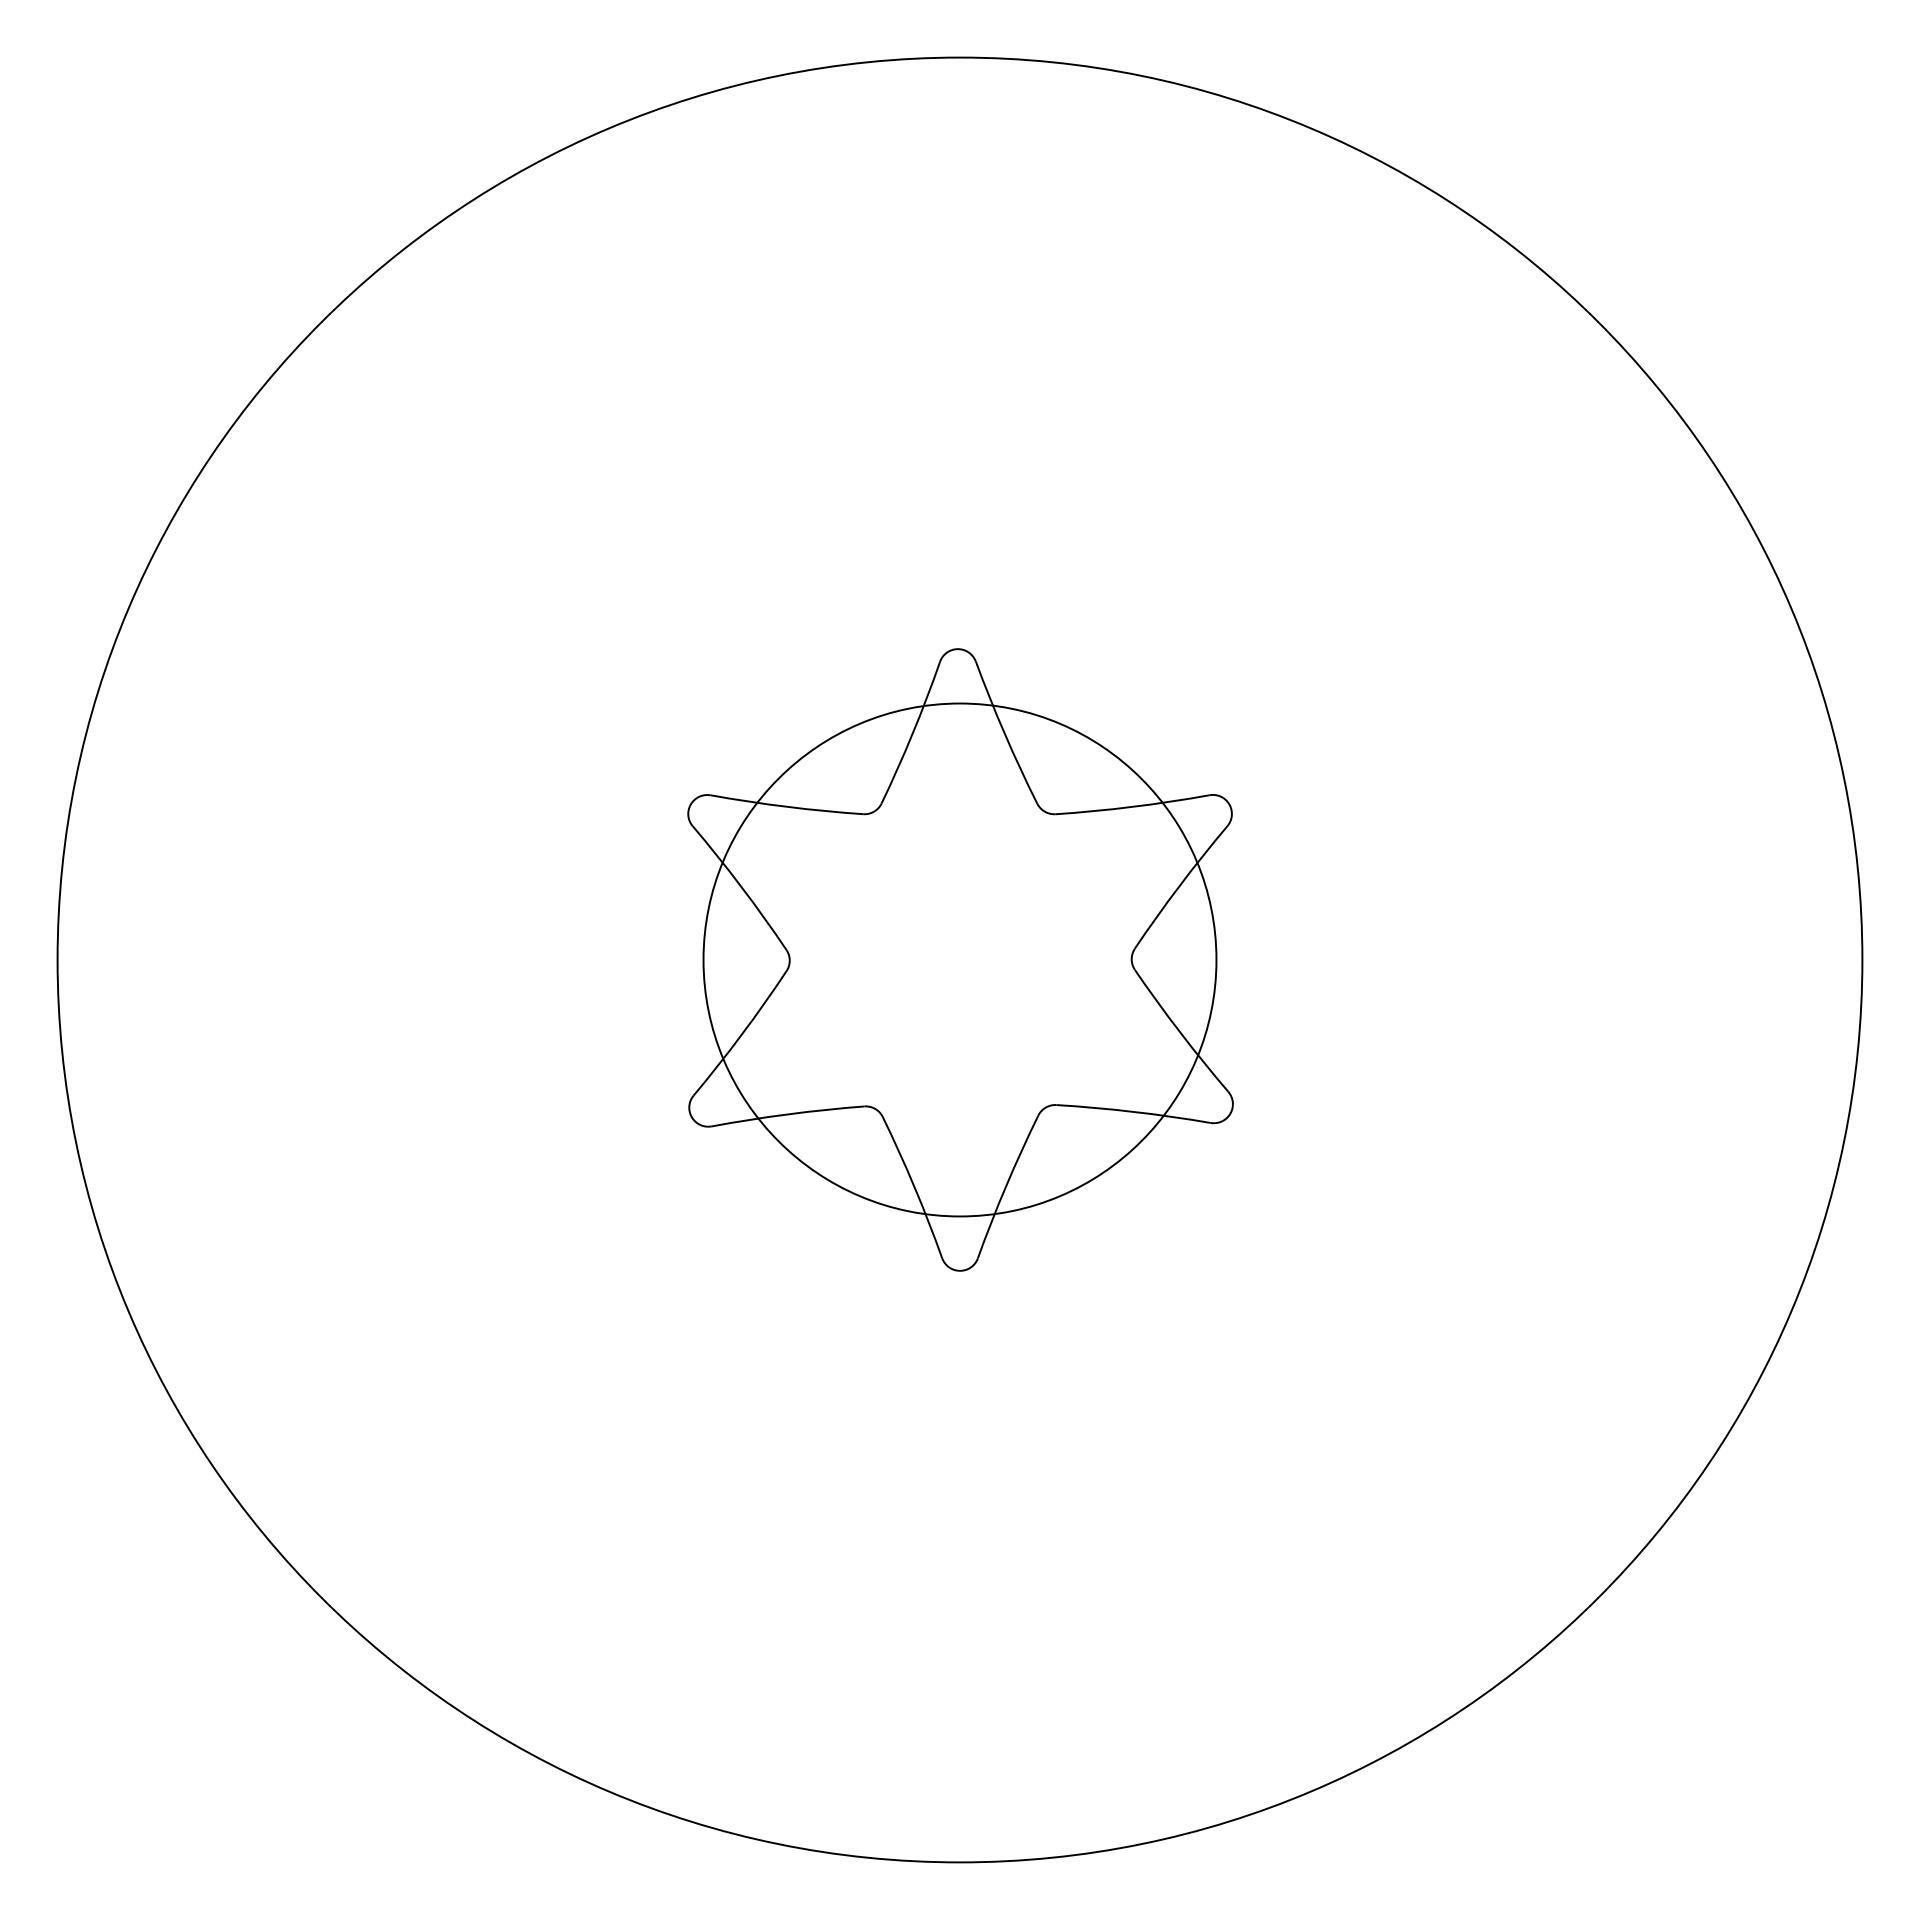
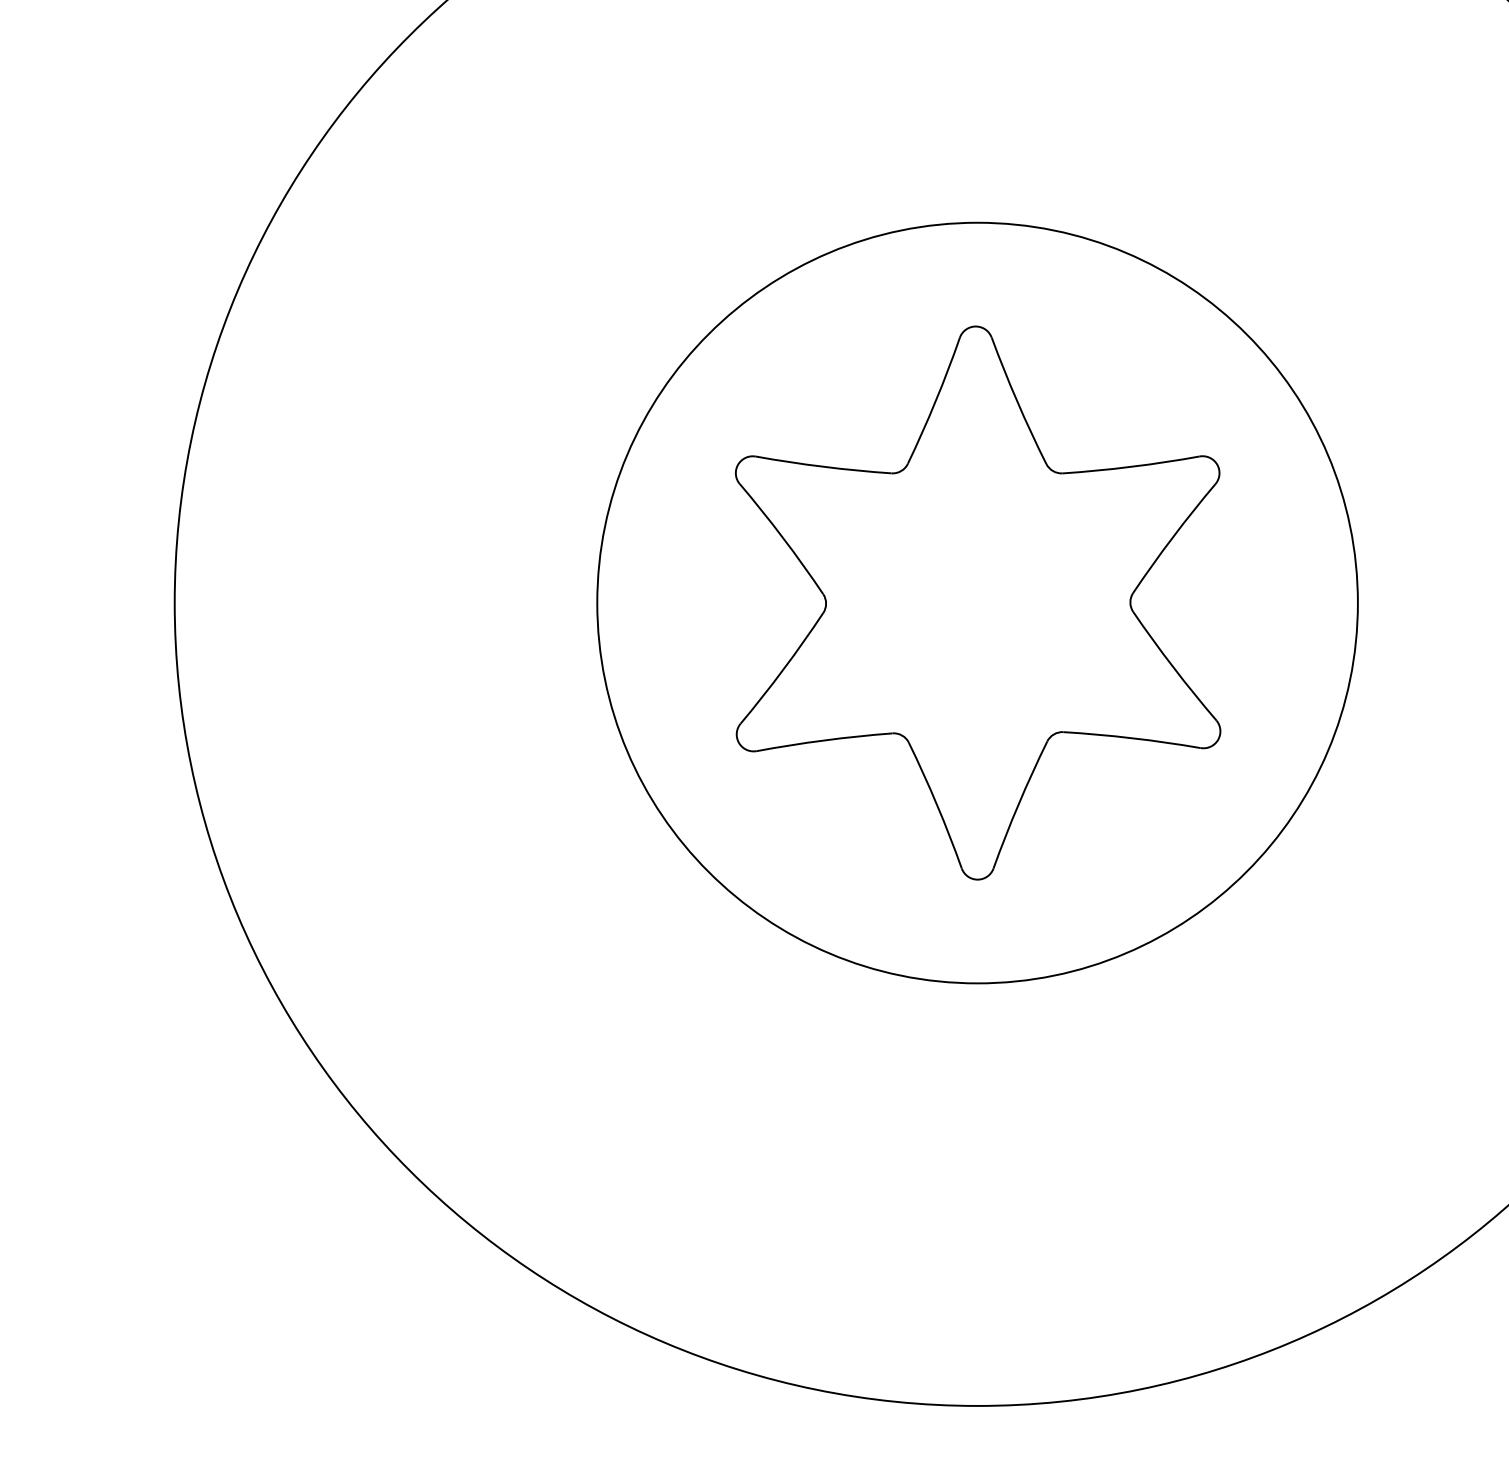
circle: (959, 959) -> (977, 602), size x1.67

